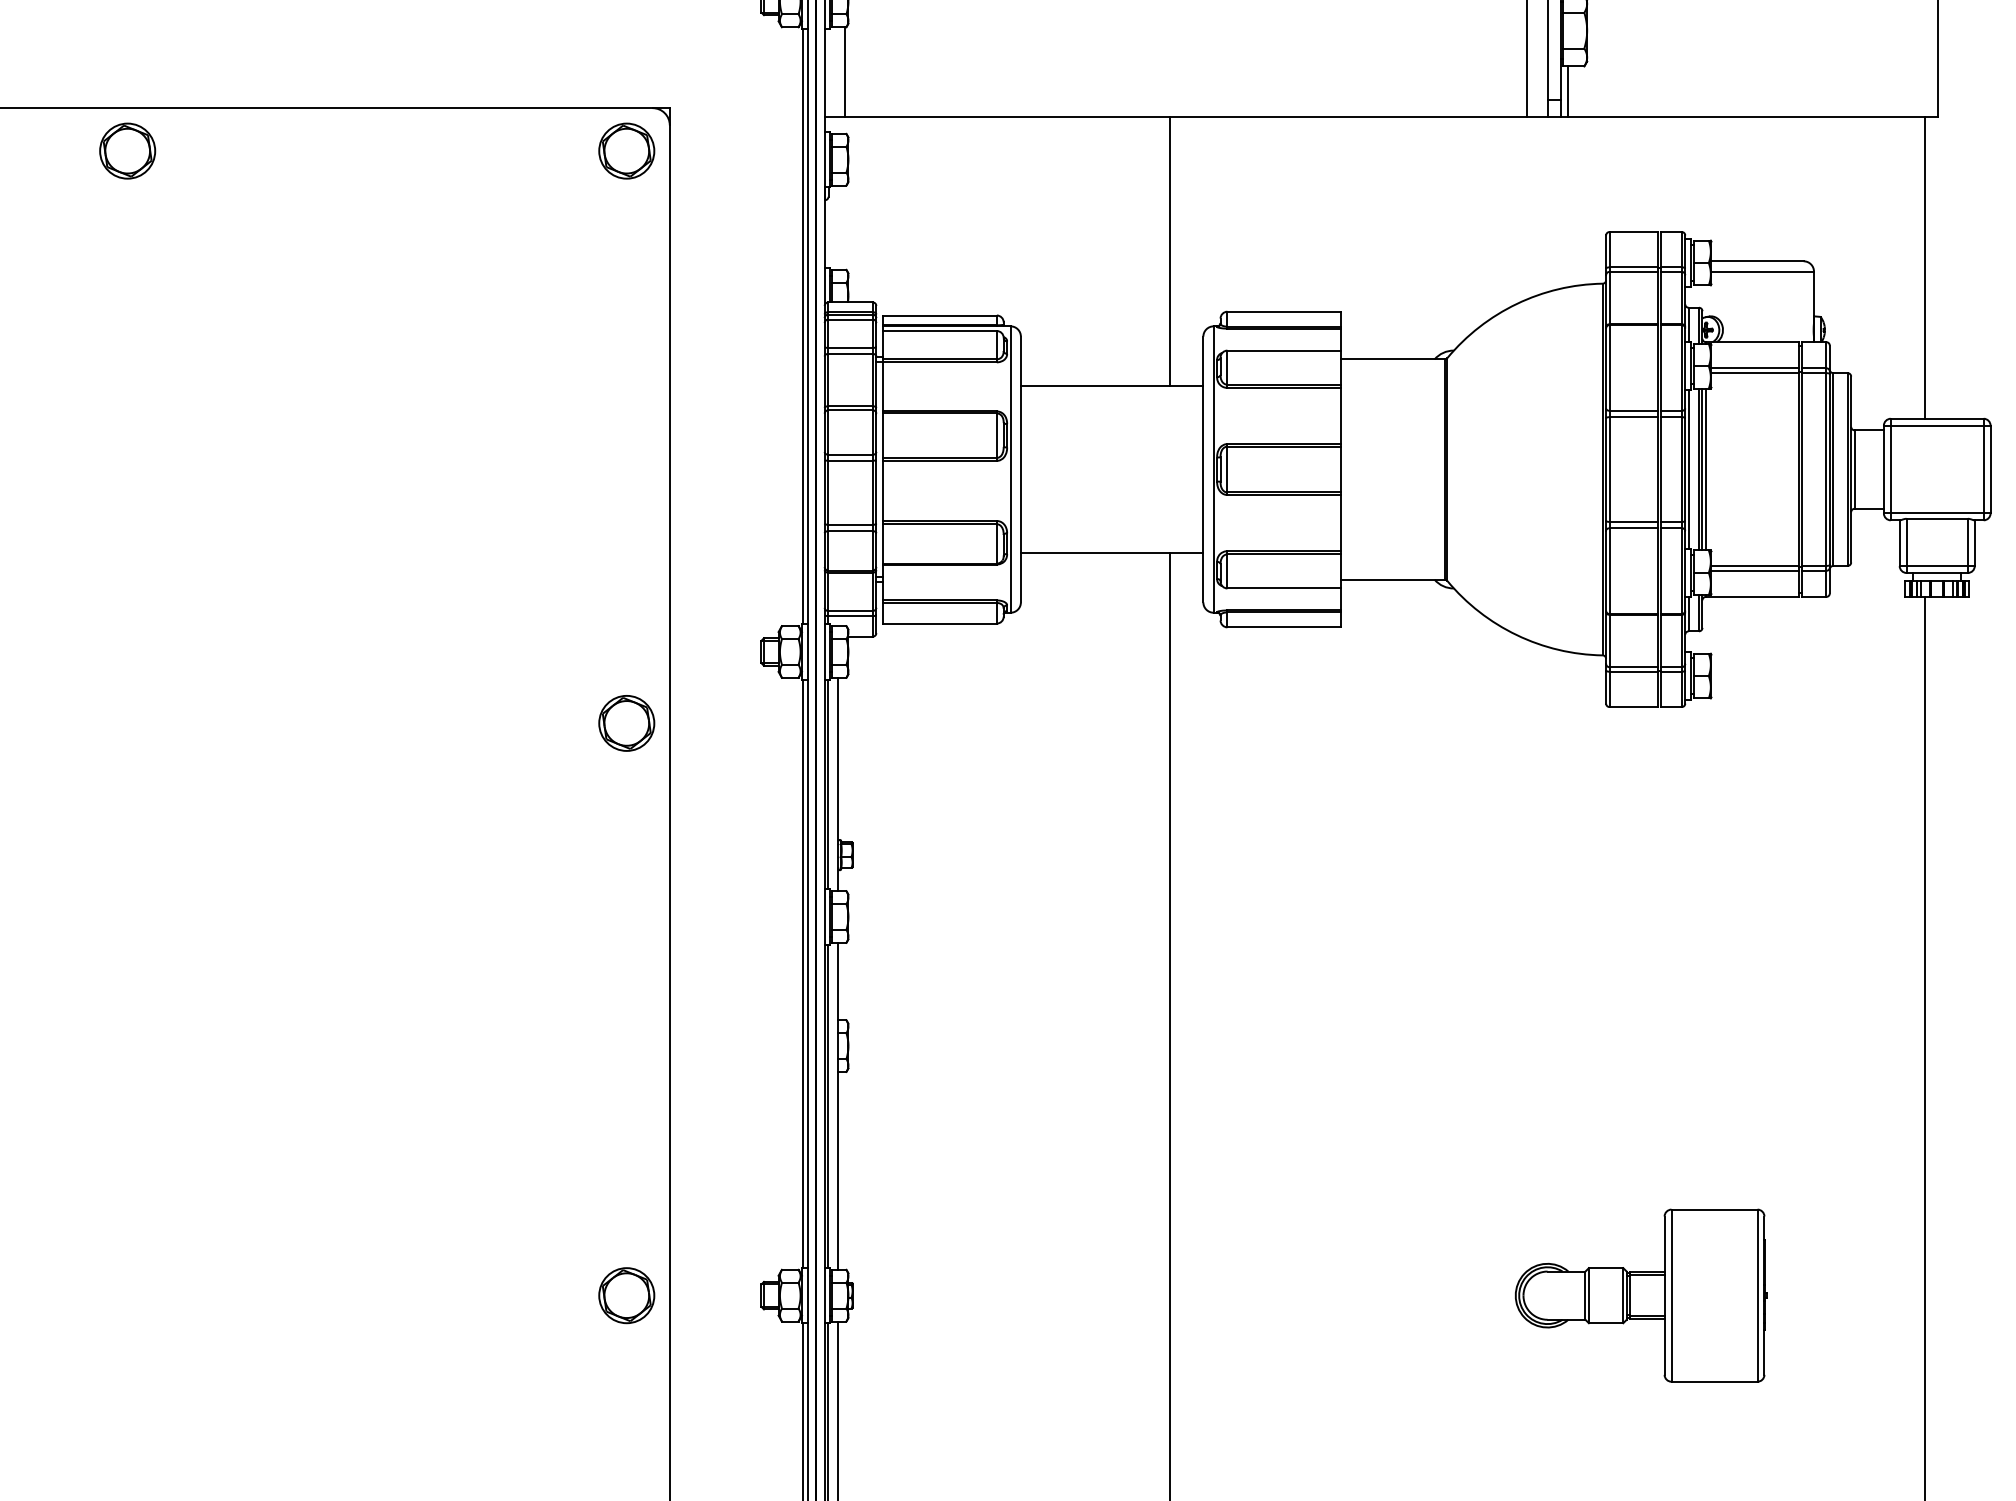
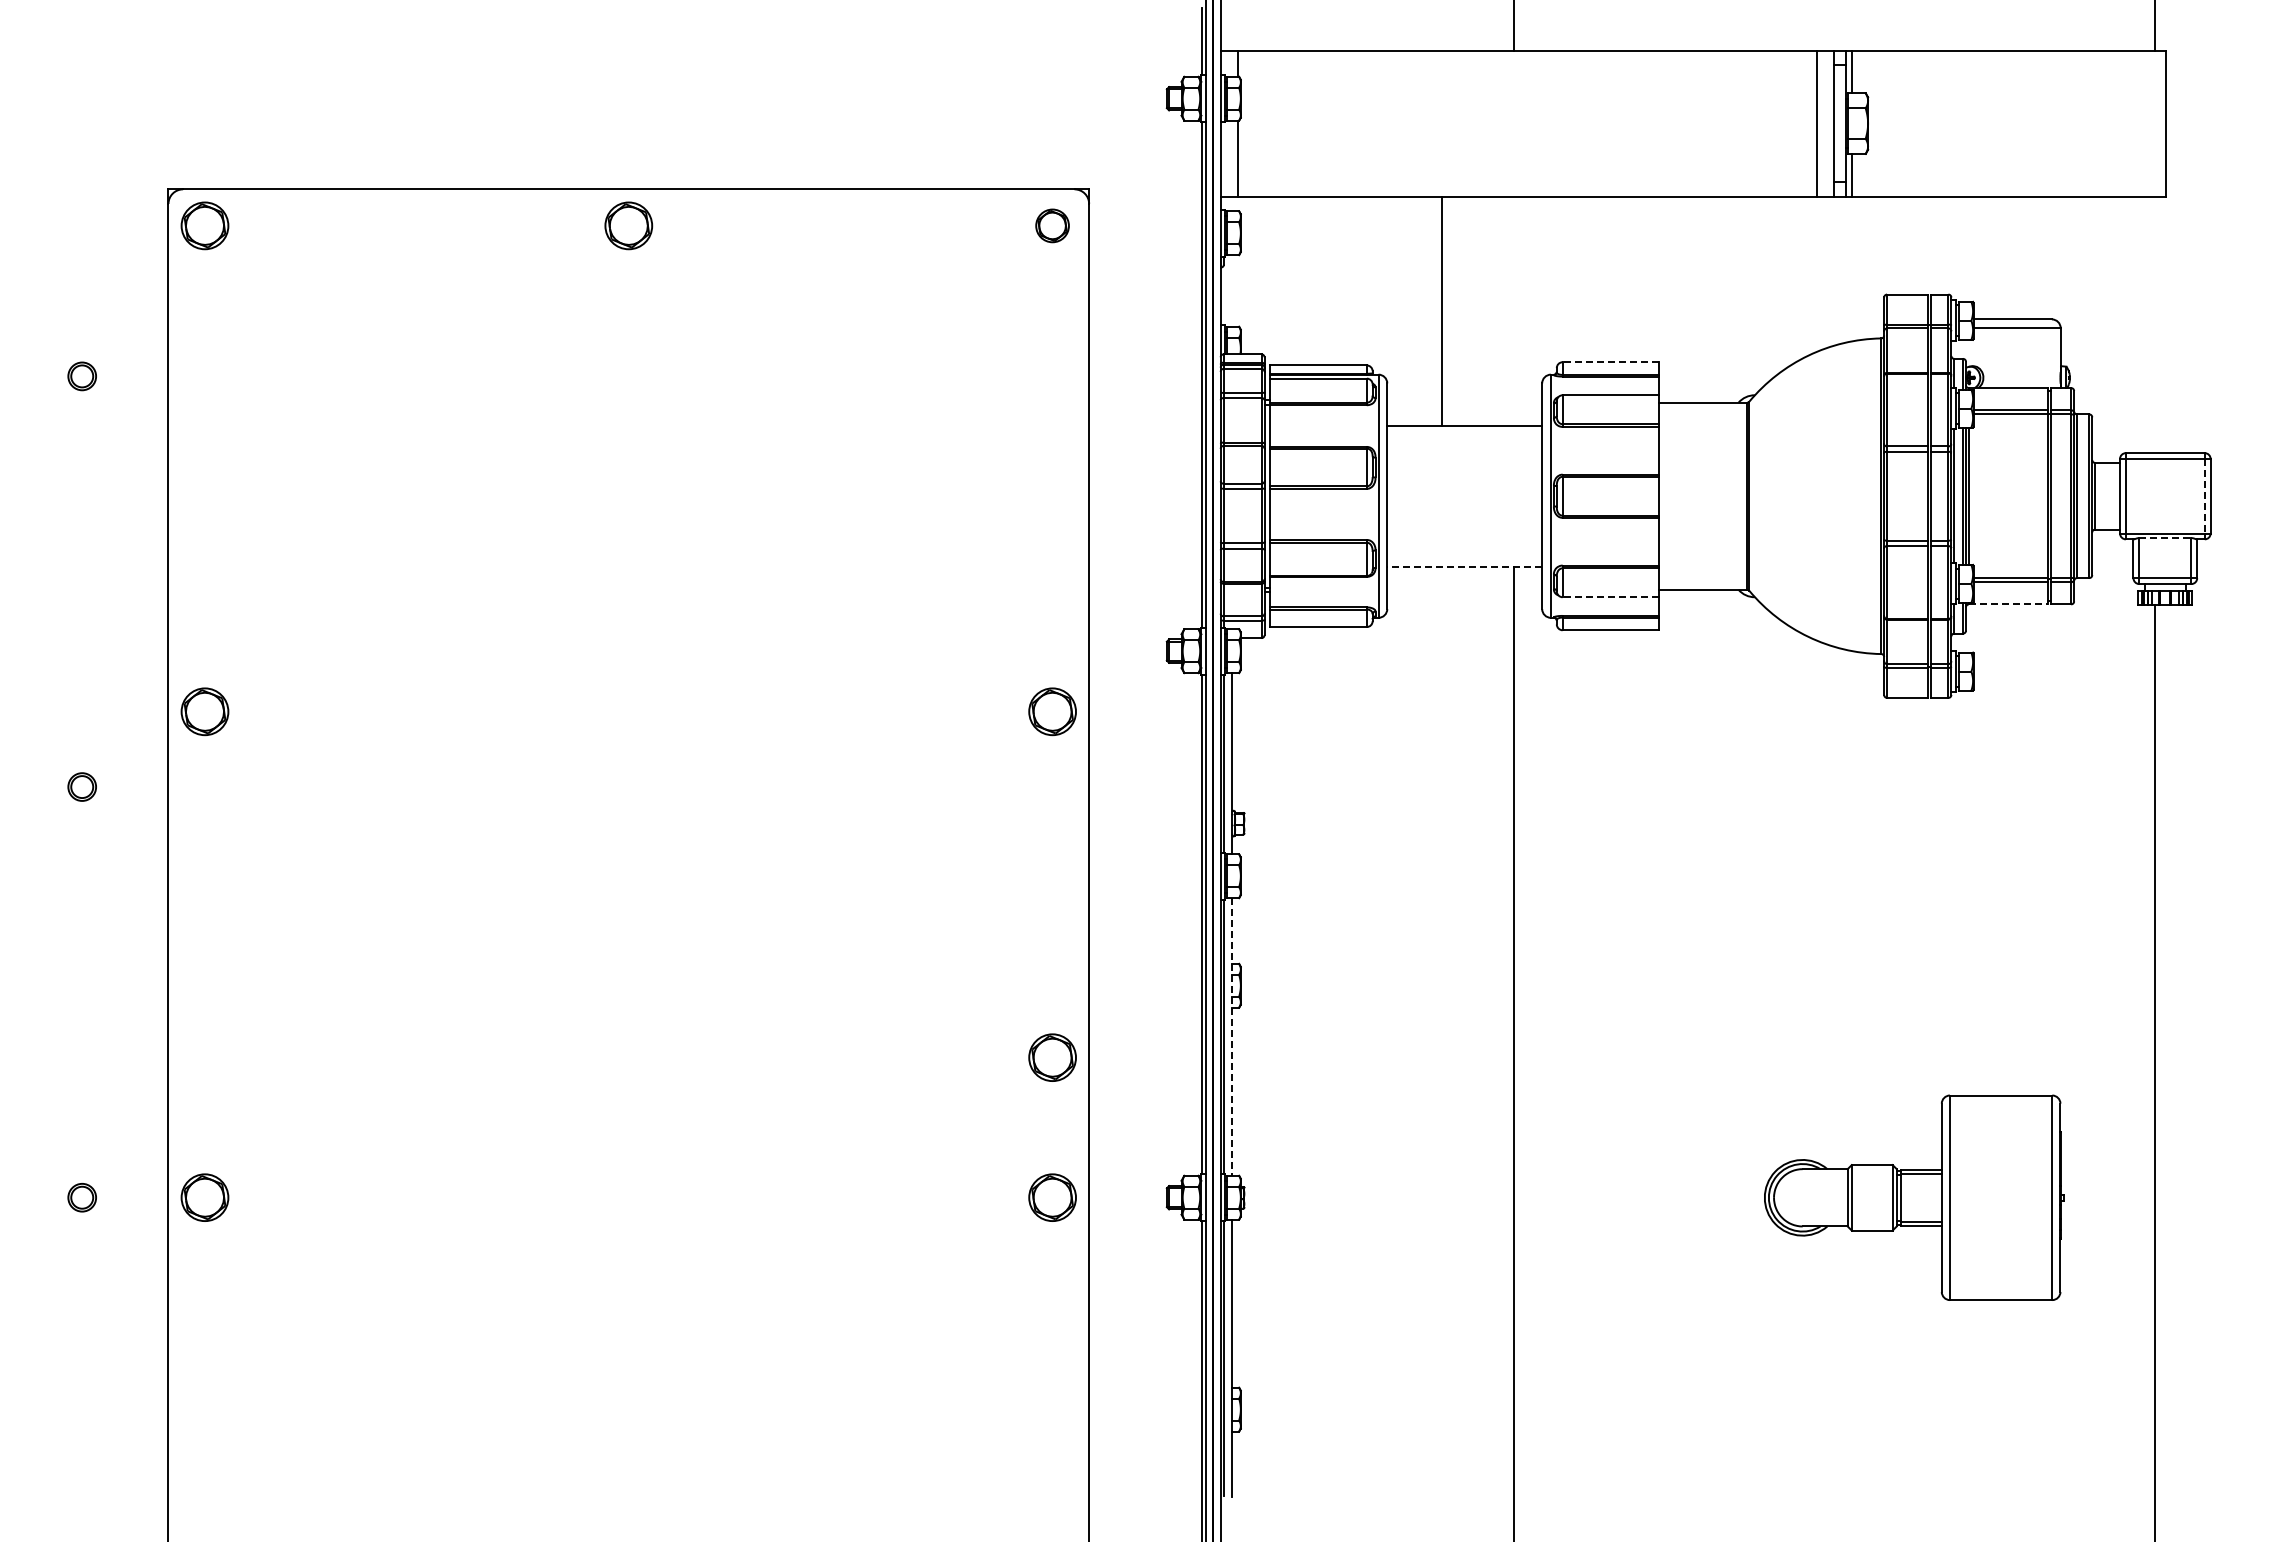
part: (626, 150) -> (1052, 225), size x0.7
line: (1170, 250) -> (1442, 310), moved
line: (1924, 267) -> (2154, 324), removed
line: (1283, 312) -> (1610, 362), solid -> dashed
line: (1983, 469) -> (2204, 496), solid -> dashed
line: (1937, 519) -> (2165, 538), solid -> dashed
line: (1111, 552) -> (1464, 566), solid -> dashed
line: (1283, 588) -> (1610, 597), solid -> dashed
line: (1752, 597) -> (2008, 604), solid -> dashed
line: (838, 1105) -> (1232, 1036), solid -> dashed
part: (626, 1130) -> (1052, 1057), added
part: (1640, 1295) -> (1913, 1197), size x1.4

